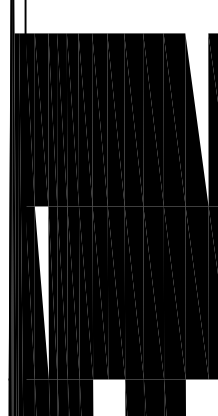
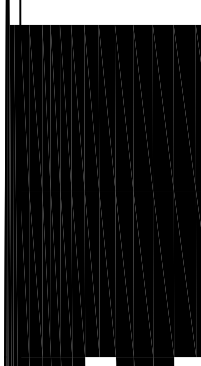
fill: (196, 119) -> (184, 107), added
fill: (41, 292) -> (35, 273), added

